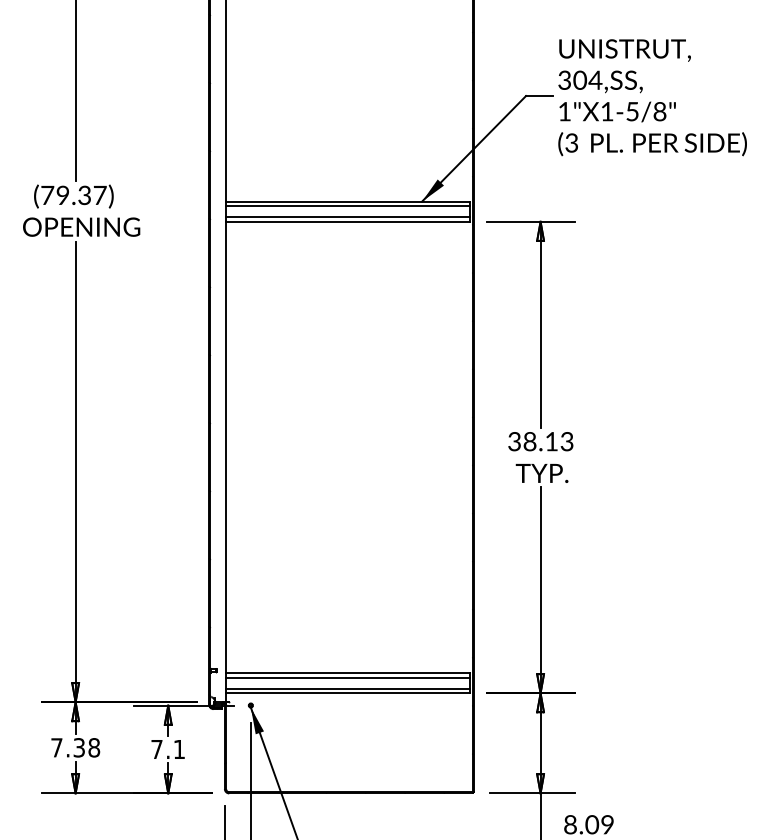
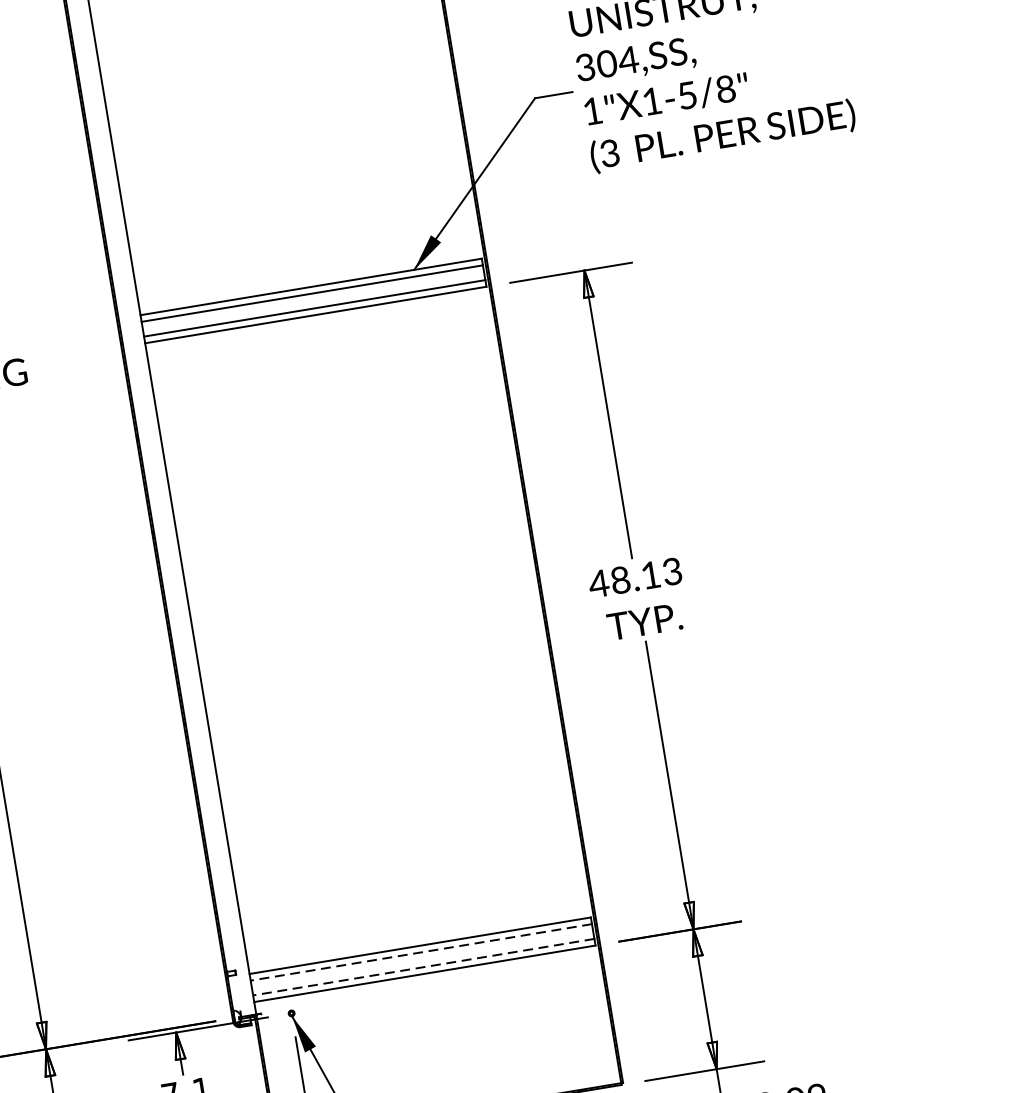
text: (514, 441) -> (598, 583), 38.13 -> 48.13
line: (347, 677) -> (420, 951), solid -> dashed
line: (347, 688) -> (422, 967), solid -> dashed

